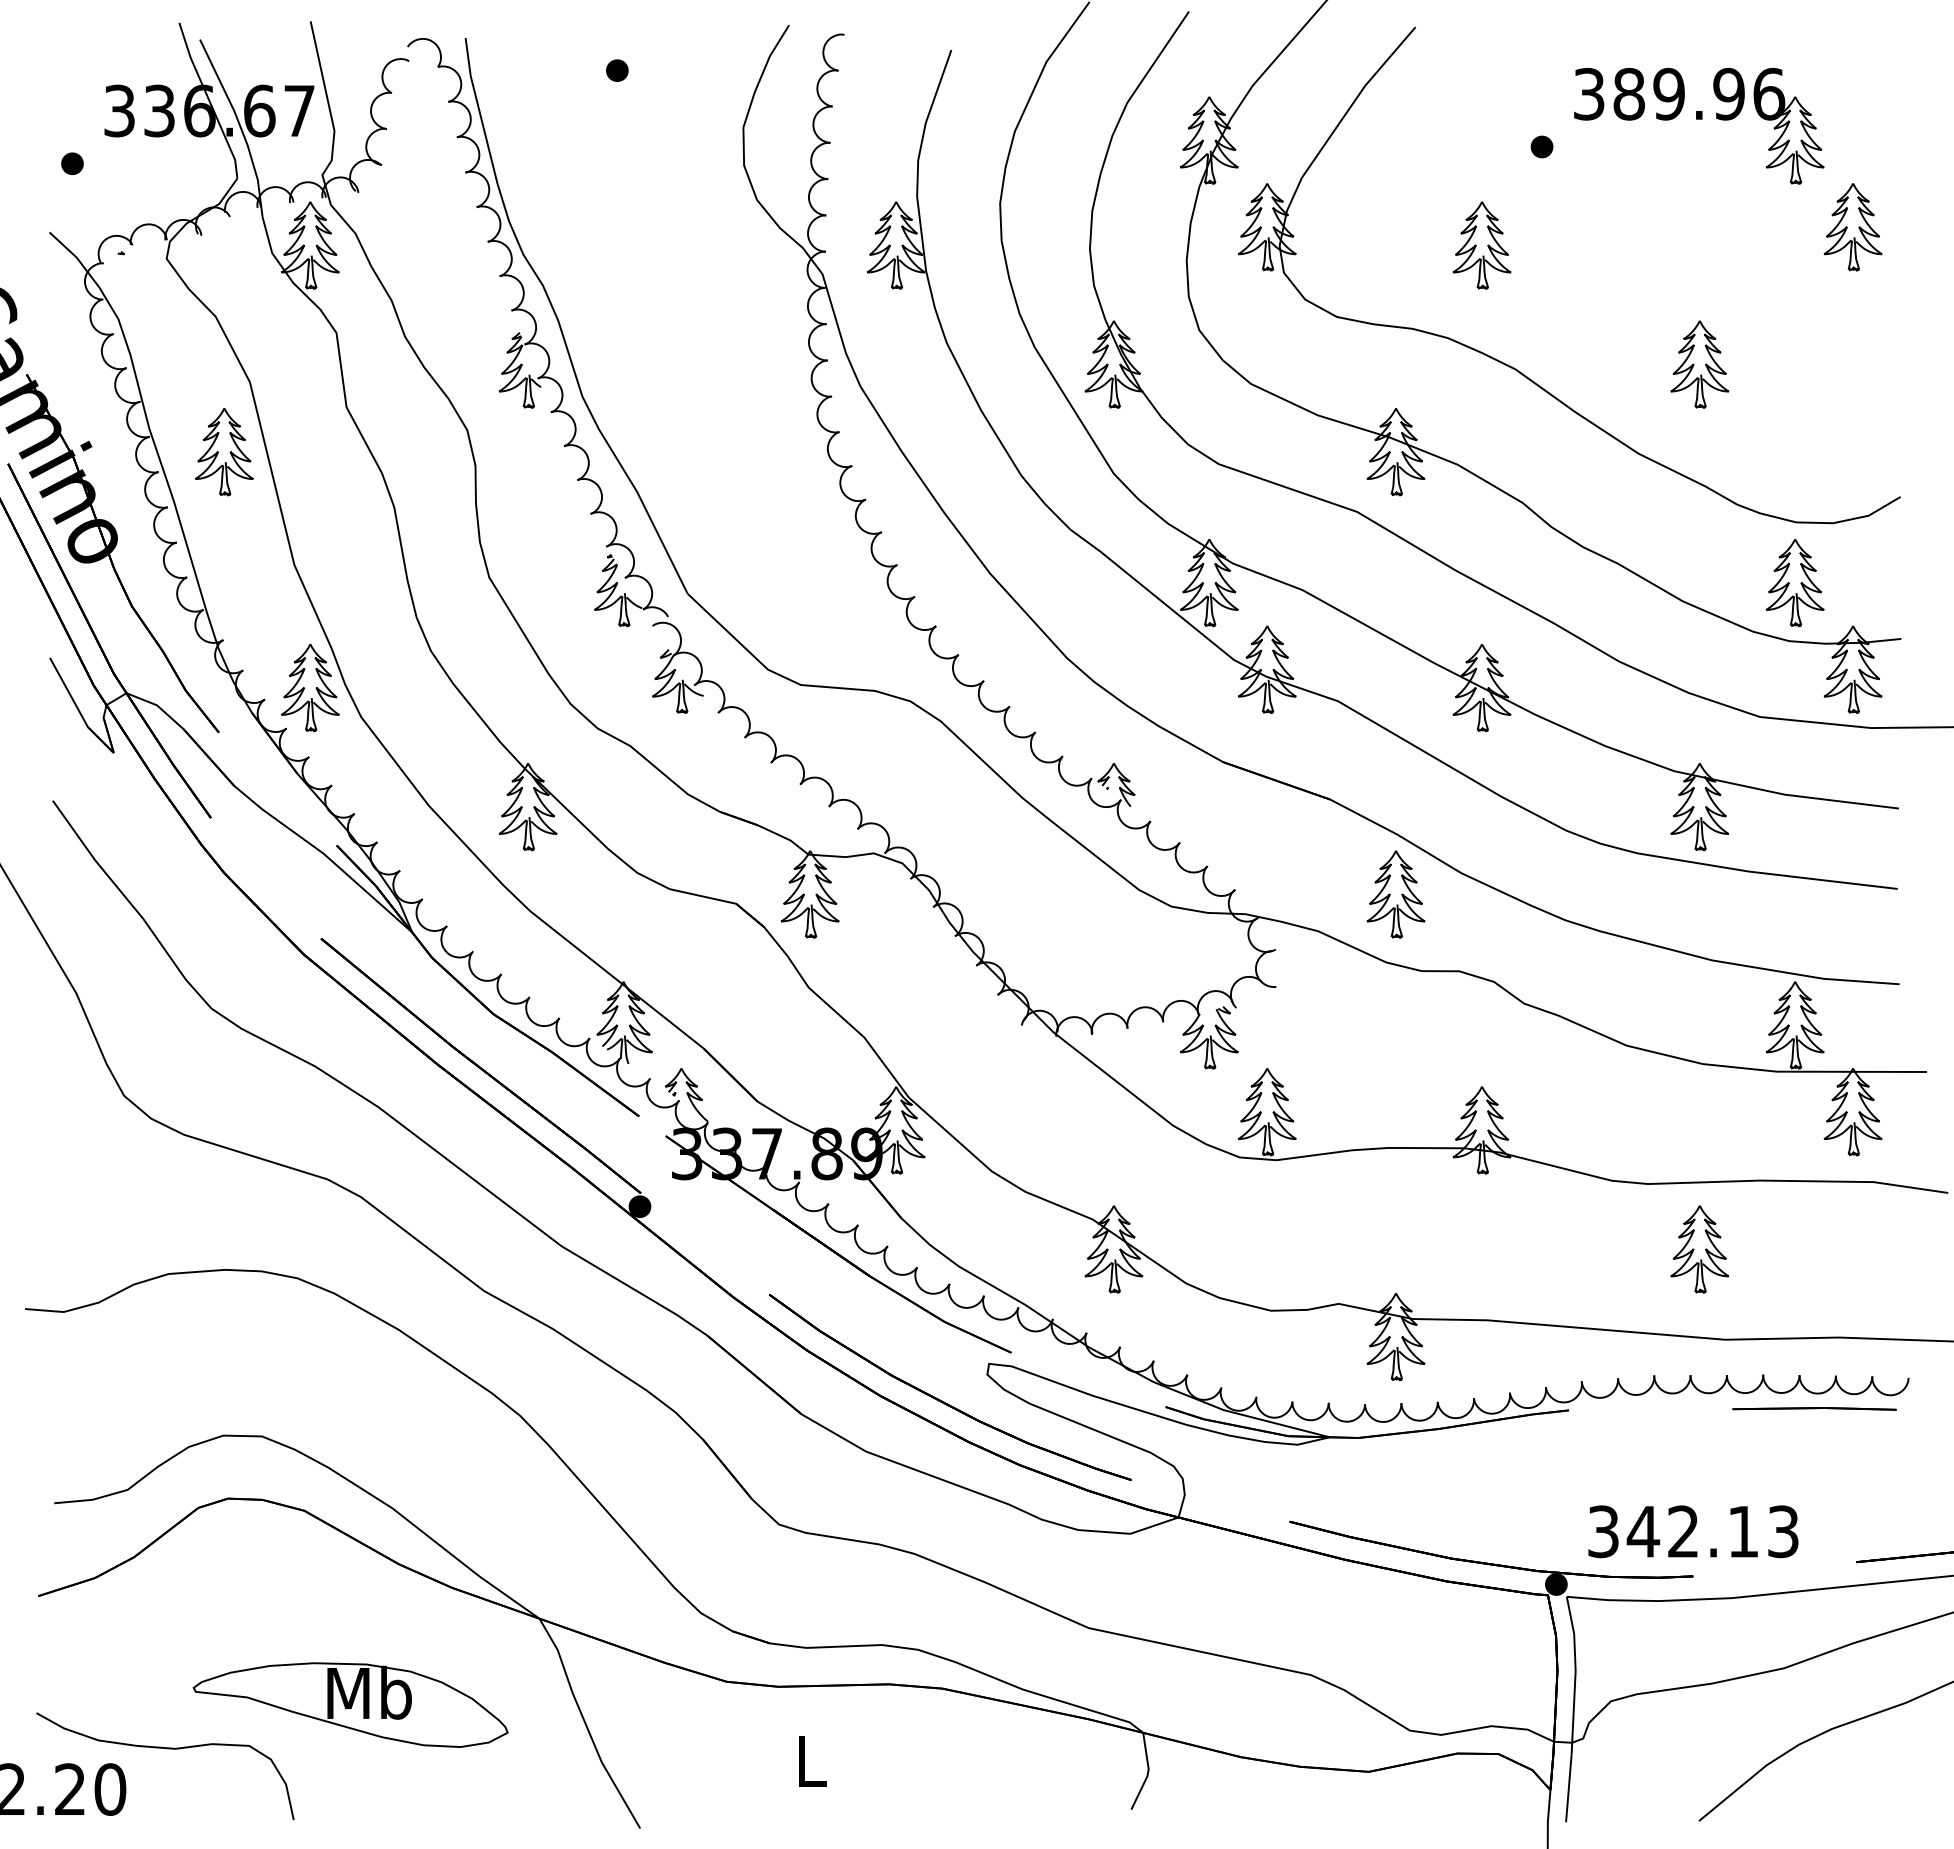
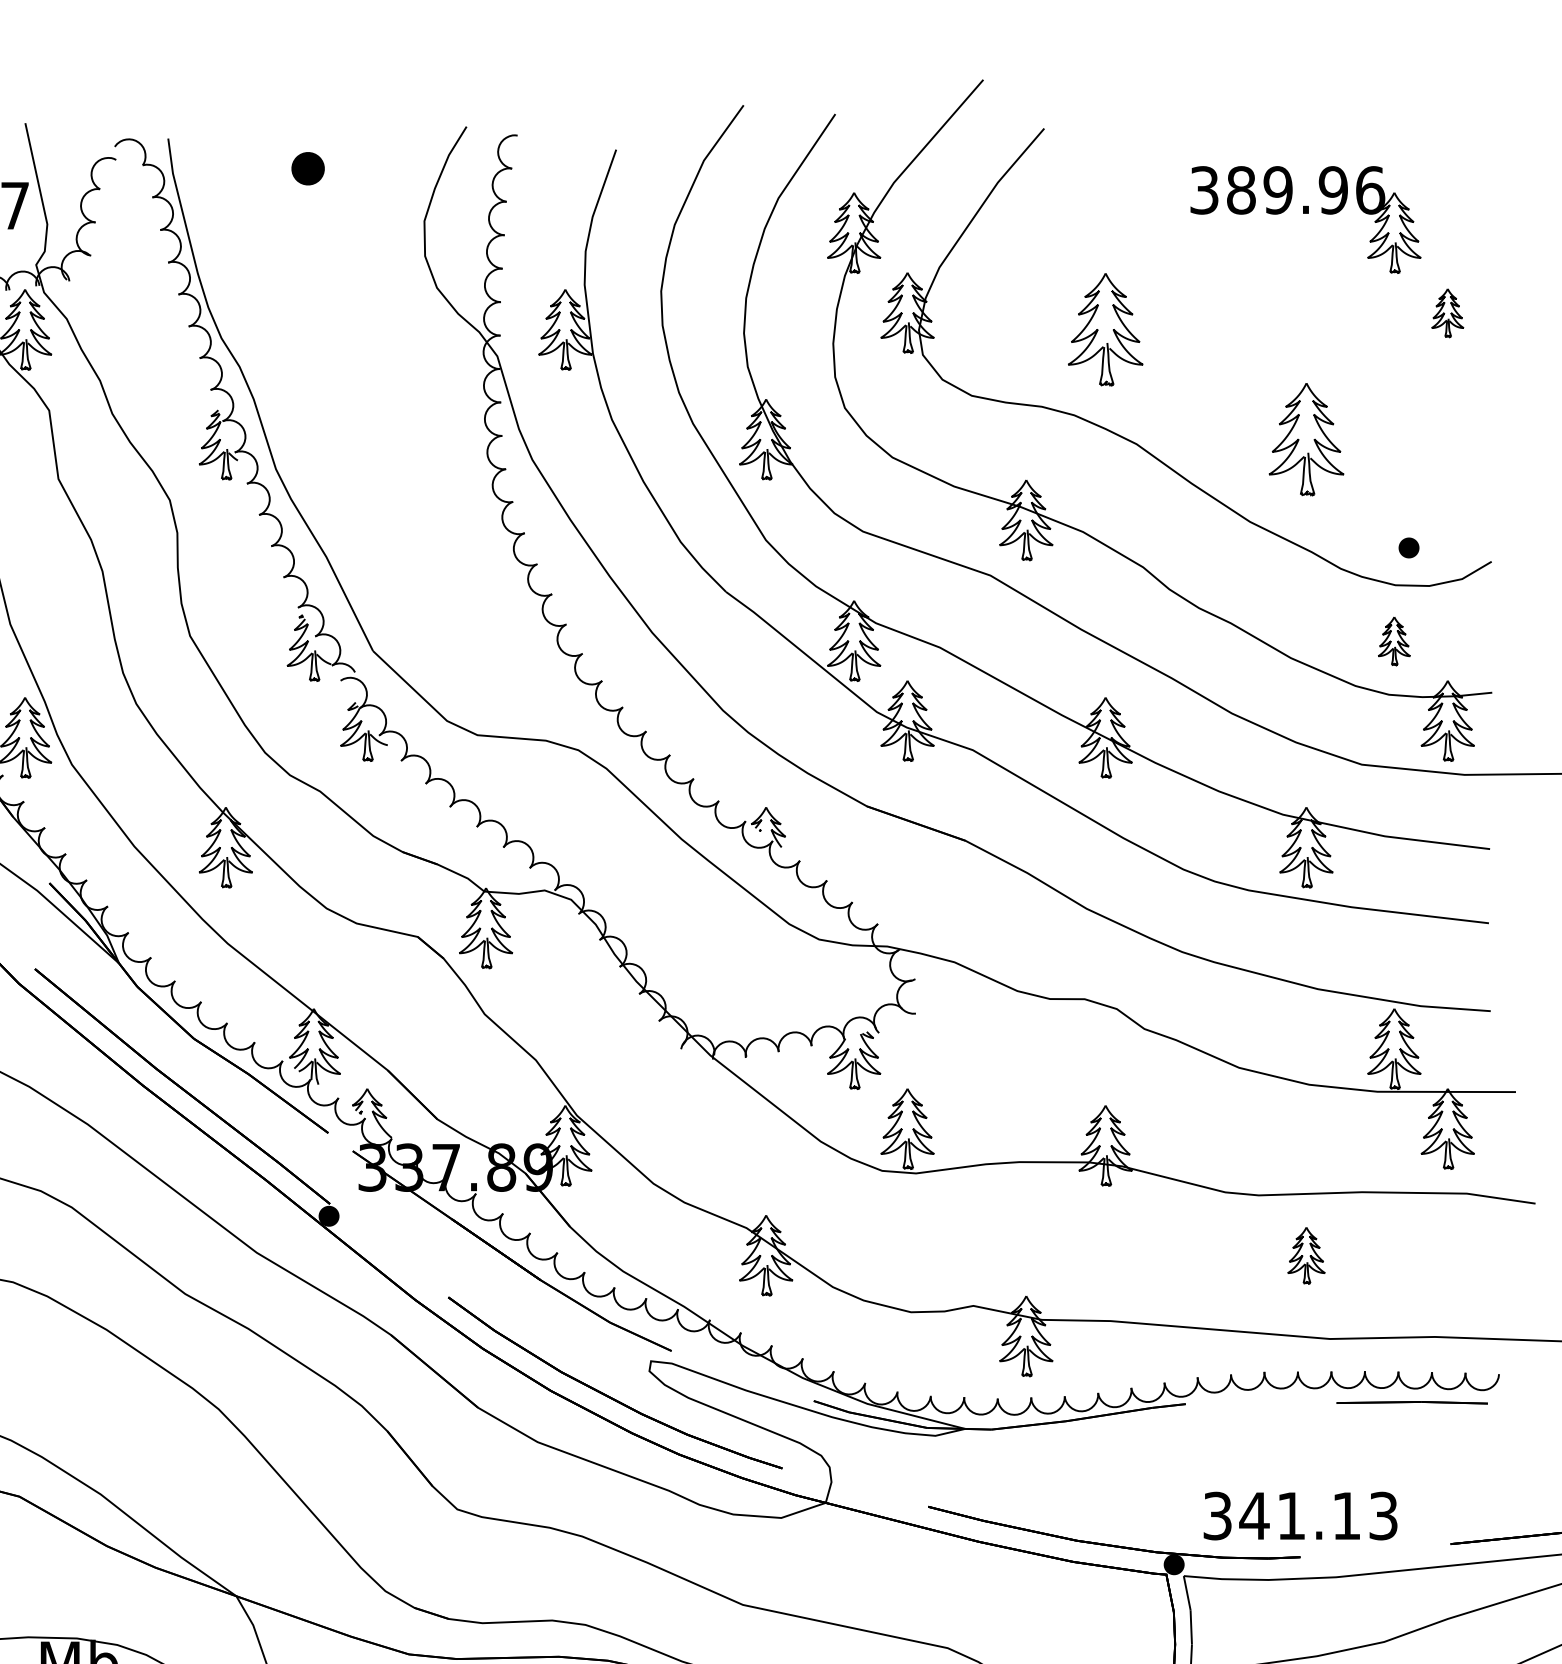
part: (617, 70) -> (308, 168), size x1.6
part: (1541, 146) -> (1408, 547), moved
part: (1852, 227) -> (1447, 313), size x0.6
part: (1481, 245) -> (1105, 329), size x1.4
part: (1699, 364) -> (1306, 439), size x1.4
part: (1794, 583) -> (1393, 641), size x0.6
part: (1395, 894) -> (1025, 928), removed
part: (1699, 1249) -> (1306, 1255), size x0.7
text: (1682, 1531) -> (1290, 1515), 342.13 -> 341.13

